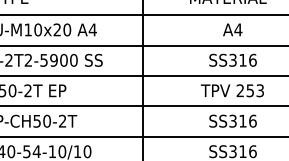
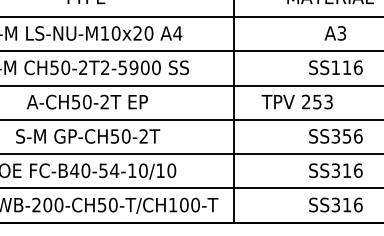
text: (238, 29) -> (341, 33), A4 -> A3
text: (232, 60) -> (335, 67), SS316 -> SS116
text: (231, 90) -> (296, 101), moved
text: (242, 121) -> (346, 136), SS316 -> SS356

